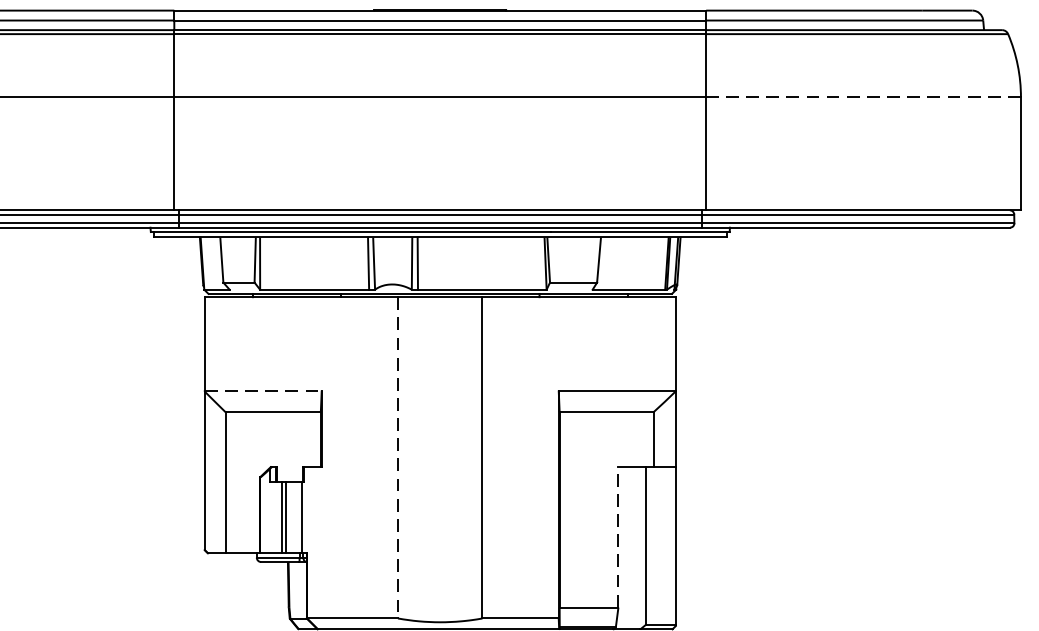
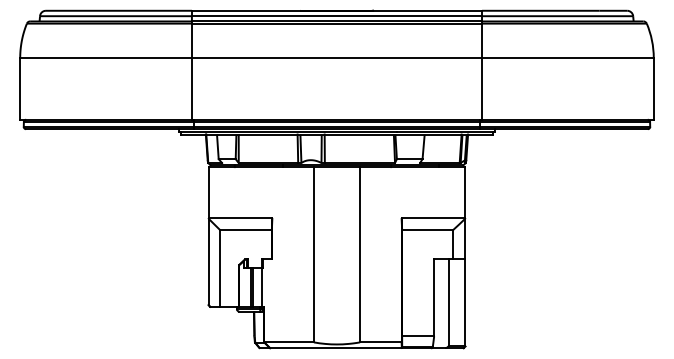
line: (862, 98) -> (567, 58), dashed -> solid
line: (263, 391) -> (240, 218), dashed -> solid
line: (397, 457) -> (313, 254), dashed -> solid
line: (618, 536) -> (434, 297), dashed -> solid

